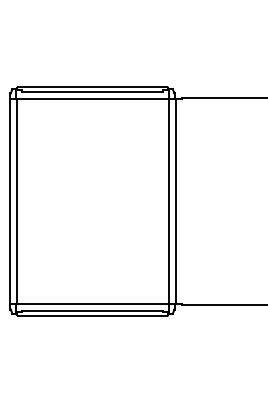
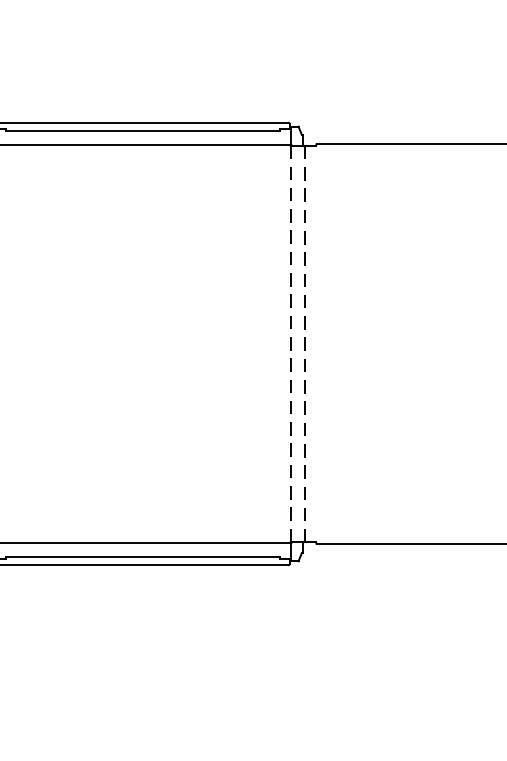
line: (168, 200) -> (290, 342), solid -> dashed
line: (176, 201) -> (305, 344), solid -> dashed

